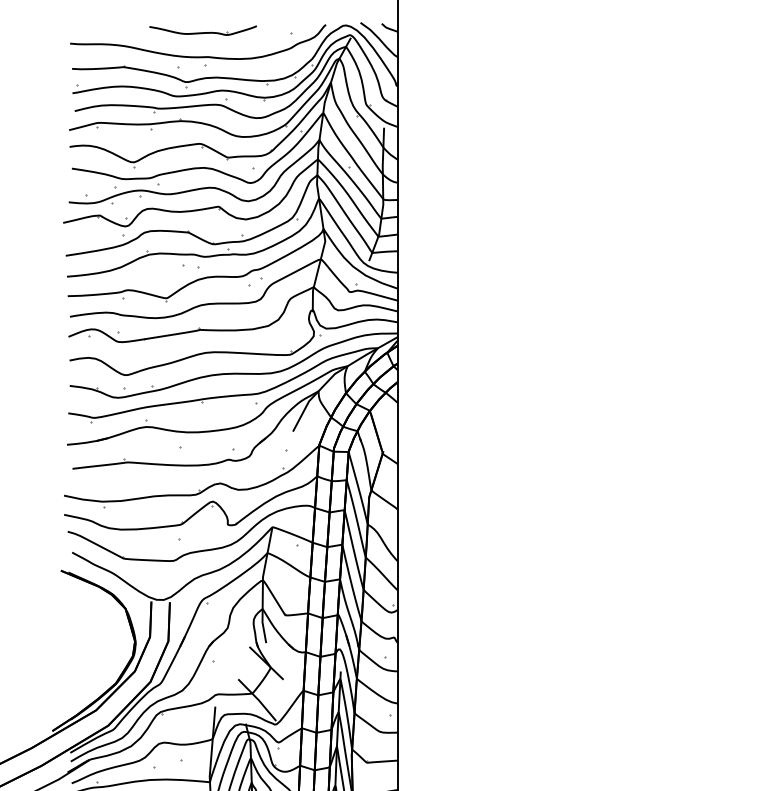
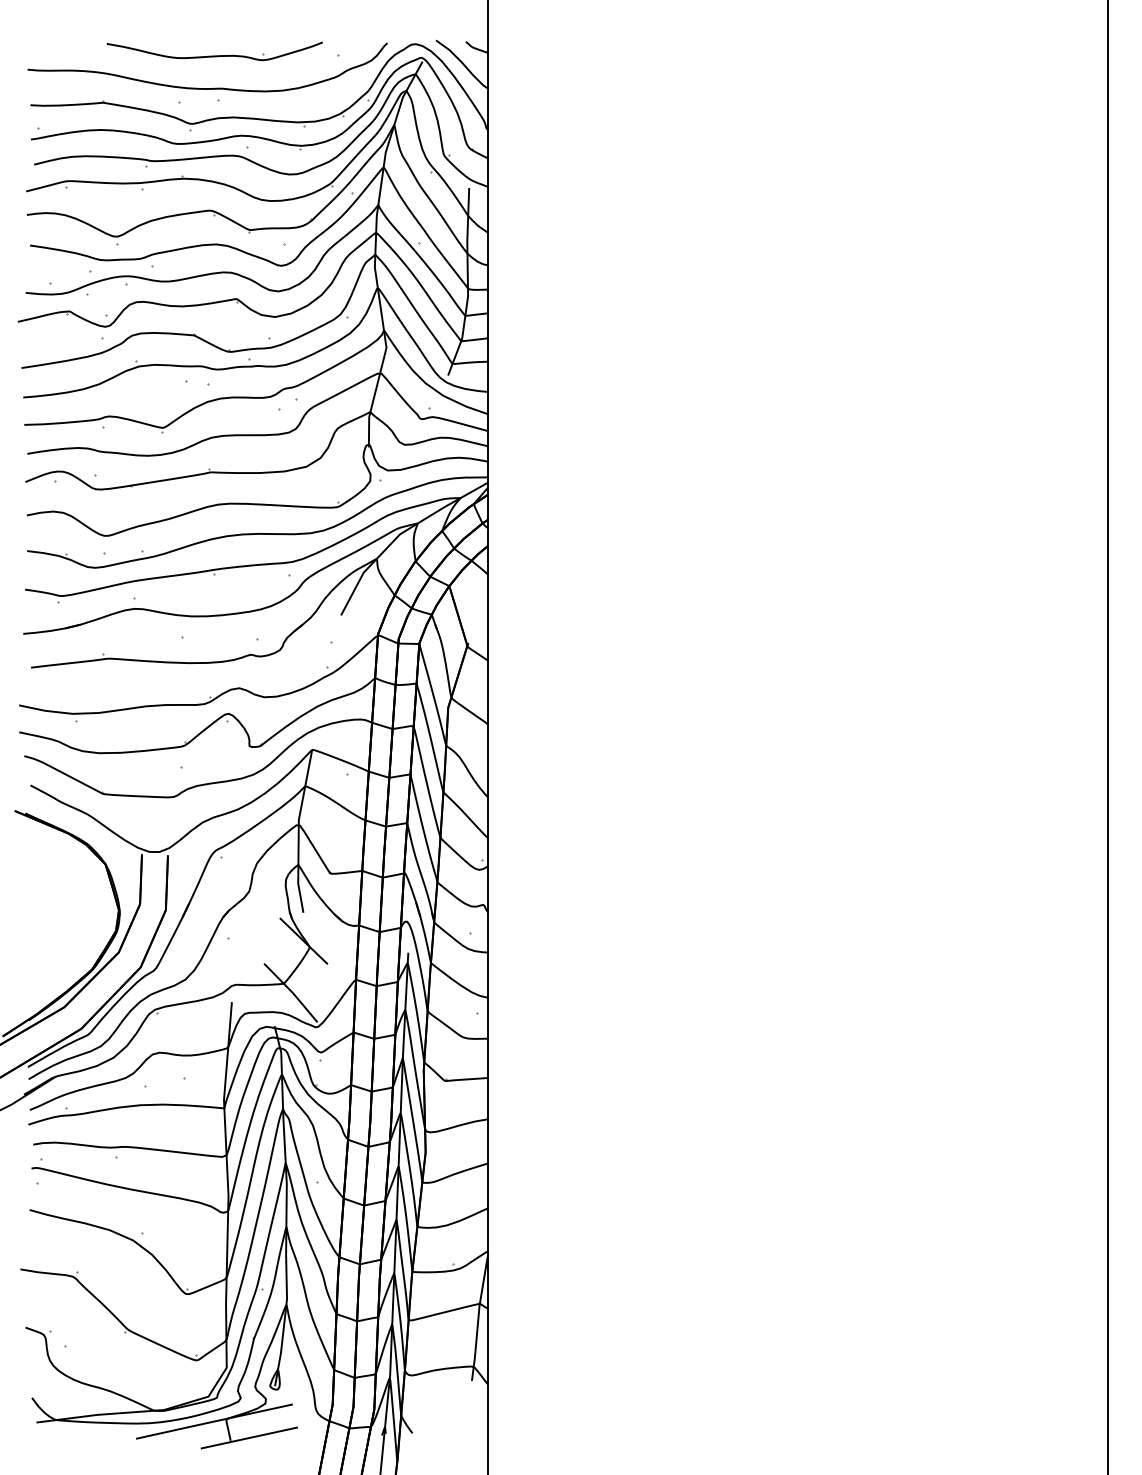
part: (202, 30) -> (214, 51), size x1.43

